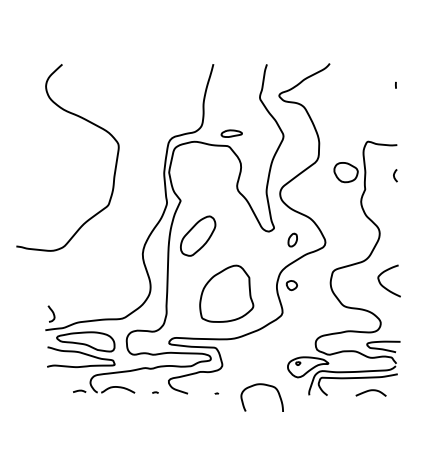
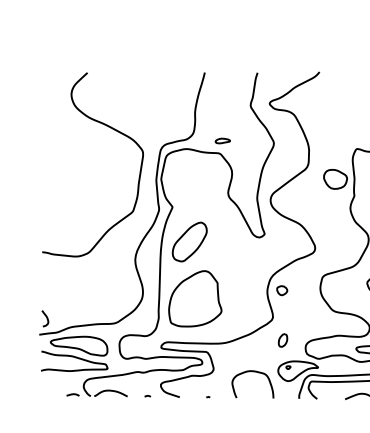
curve: (86, 121) -> (111, 129), moved
part: (231, 133) -> (222, 140), size x0.71
part: (292, 239) -> (282, 339), moved
part: (226, 293) -> (195, 298), moved
curve: (261, 385) -> (252, 372), moved

